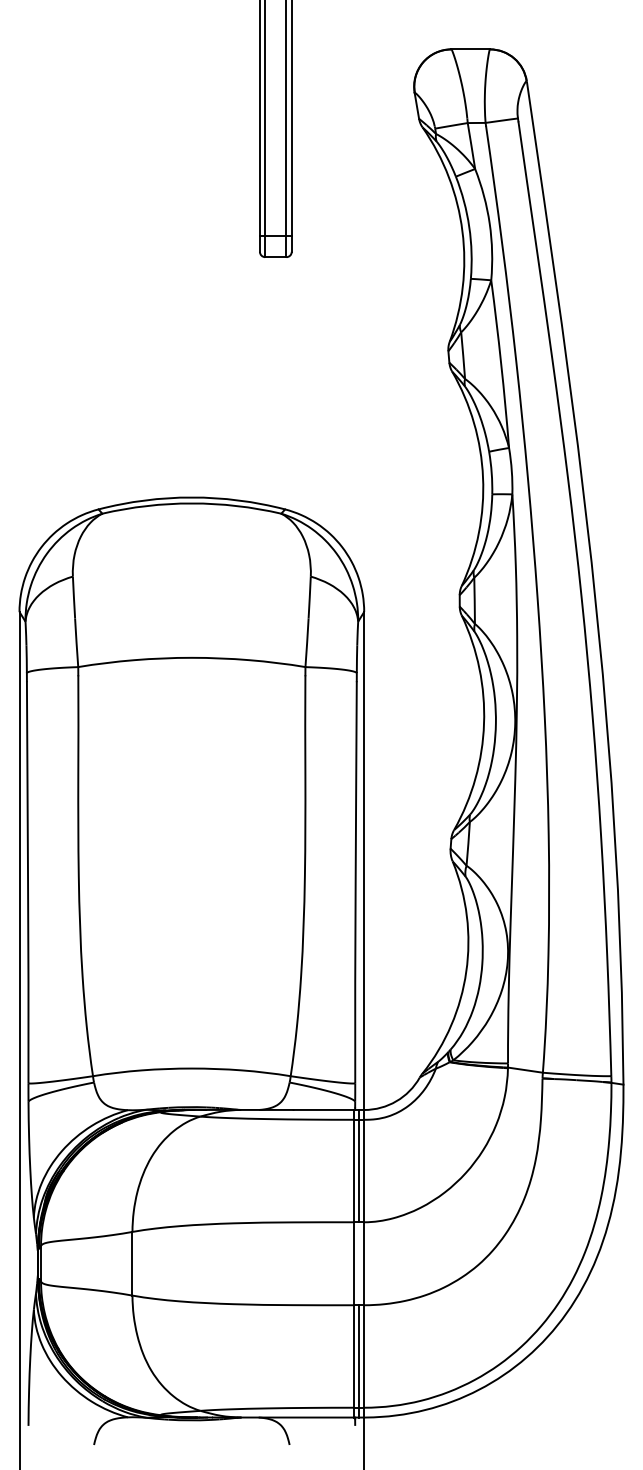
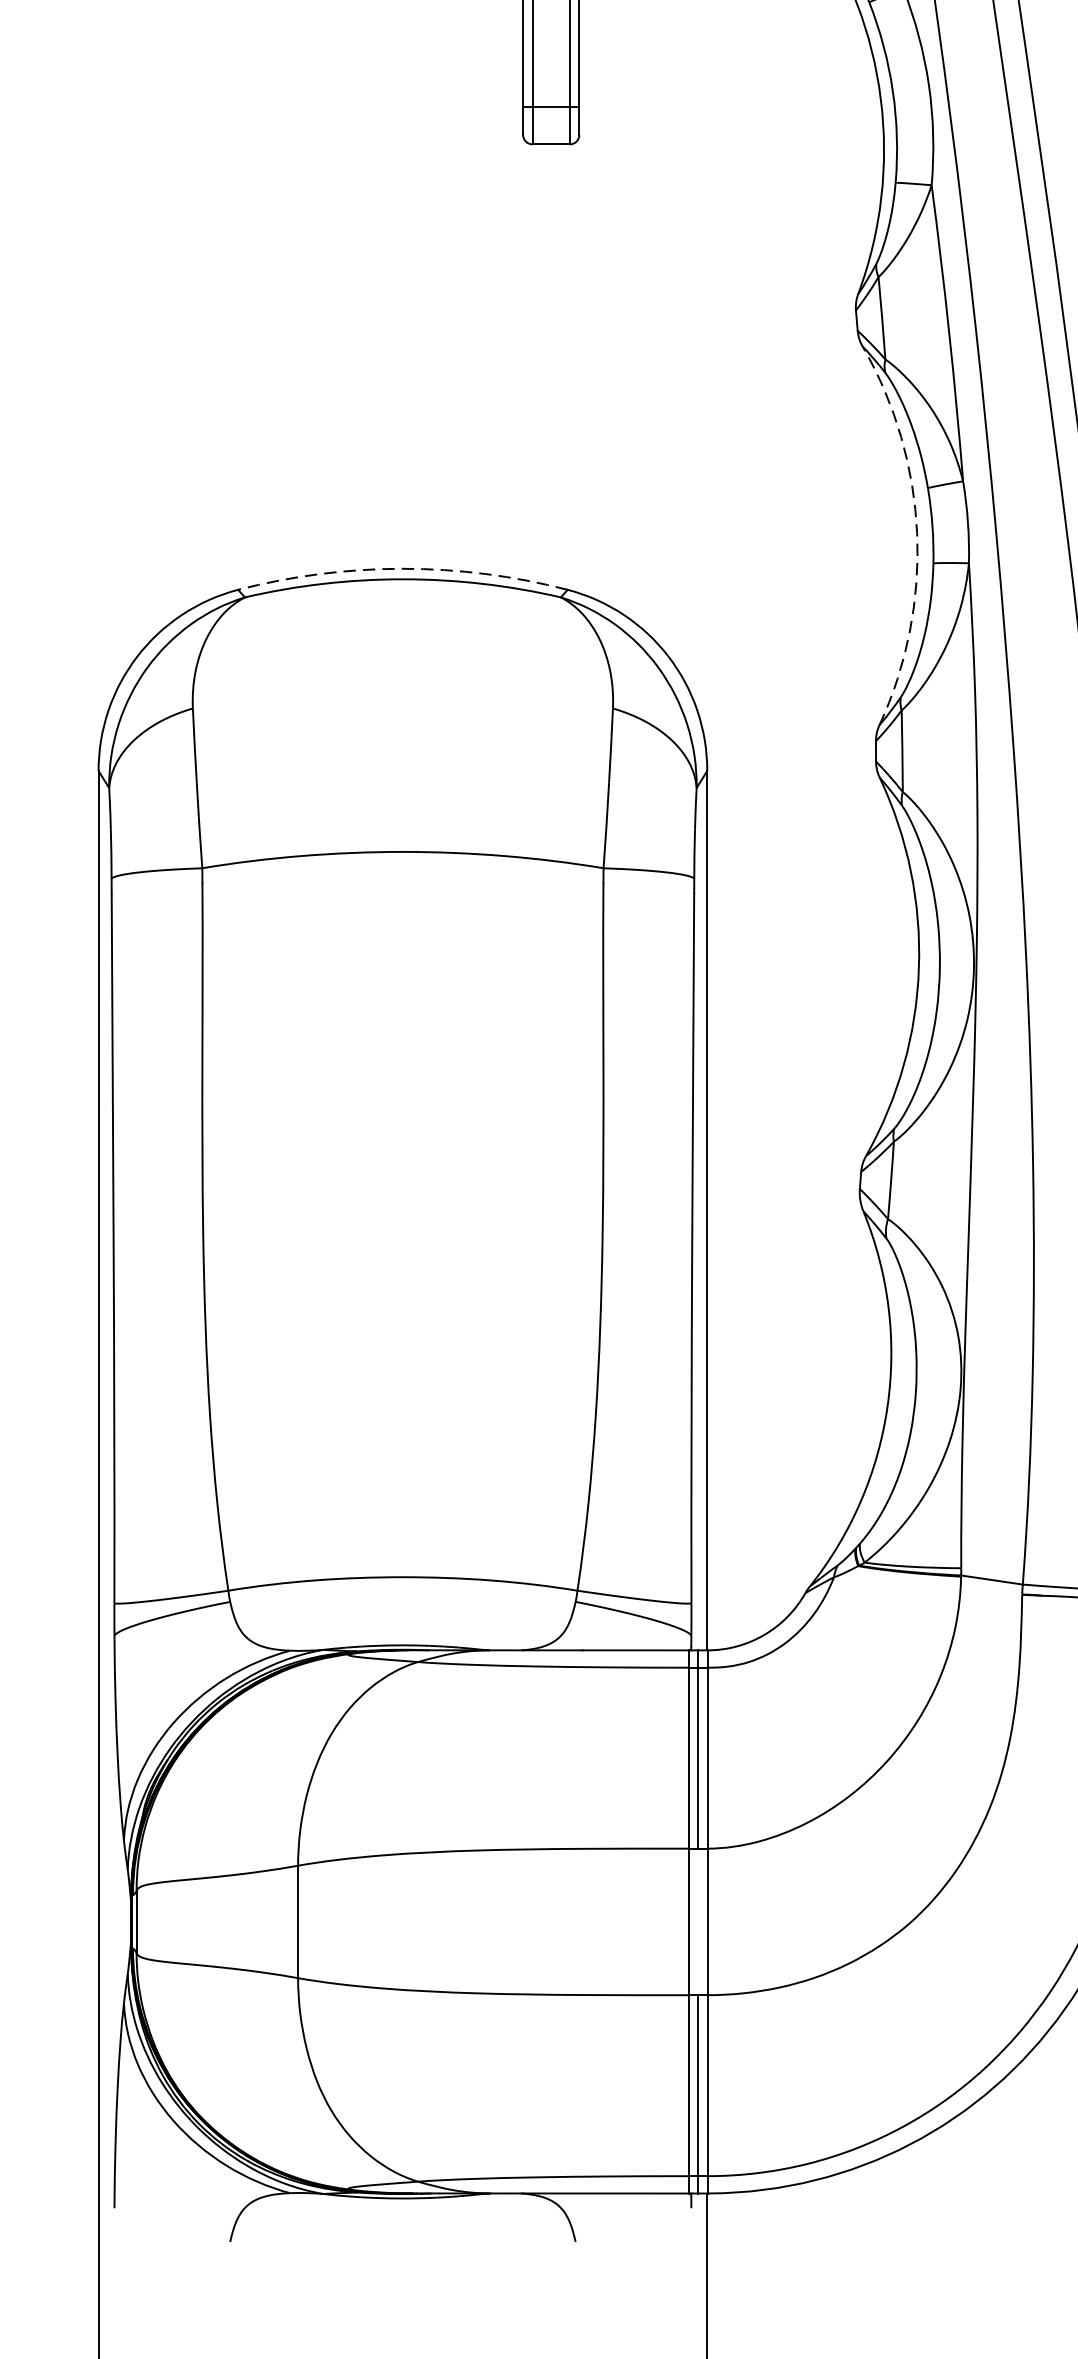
arc: (483, 477) -> (917, 533), solid -> dashed
arc: (191, 497) -> (402, 568), solid -> dashed

